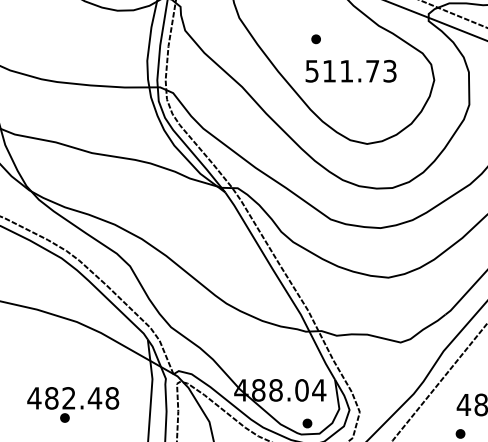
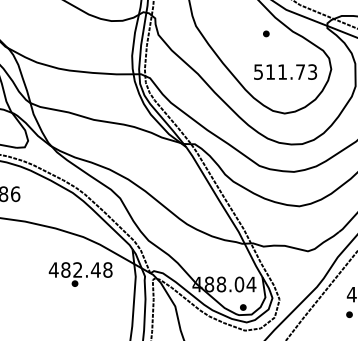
part: (316, 38) -> (266, 33), moved
text: (350, 70) -> (285, 71), moved
text: (72, 404) -> (80, 274), moved

